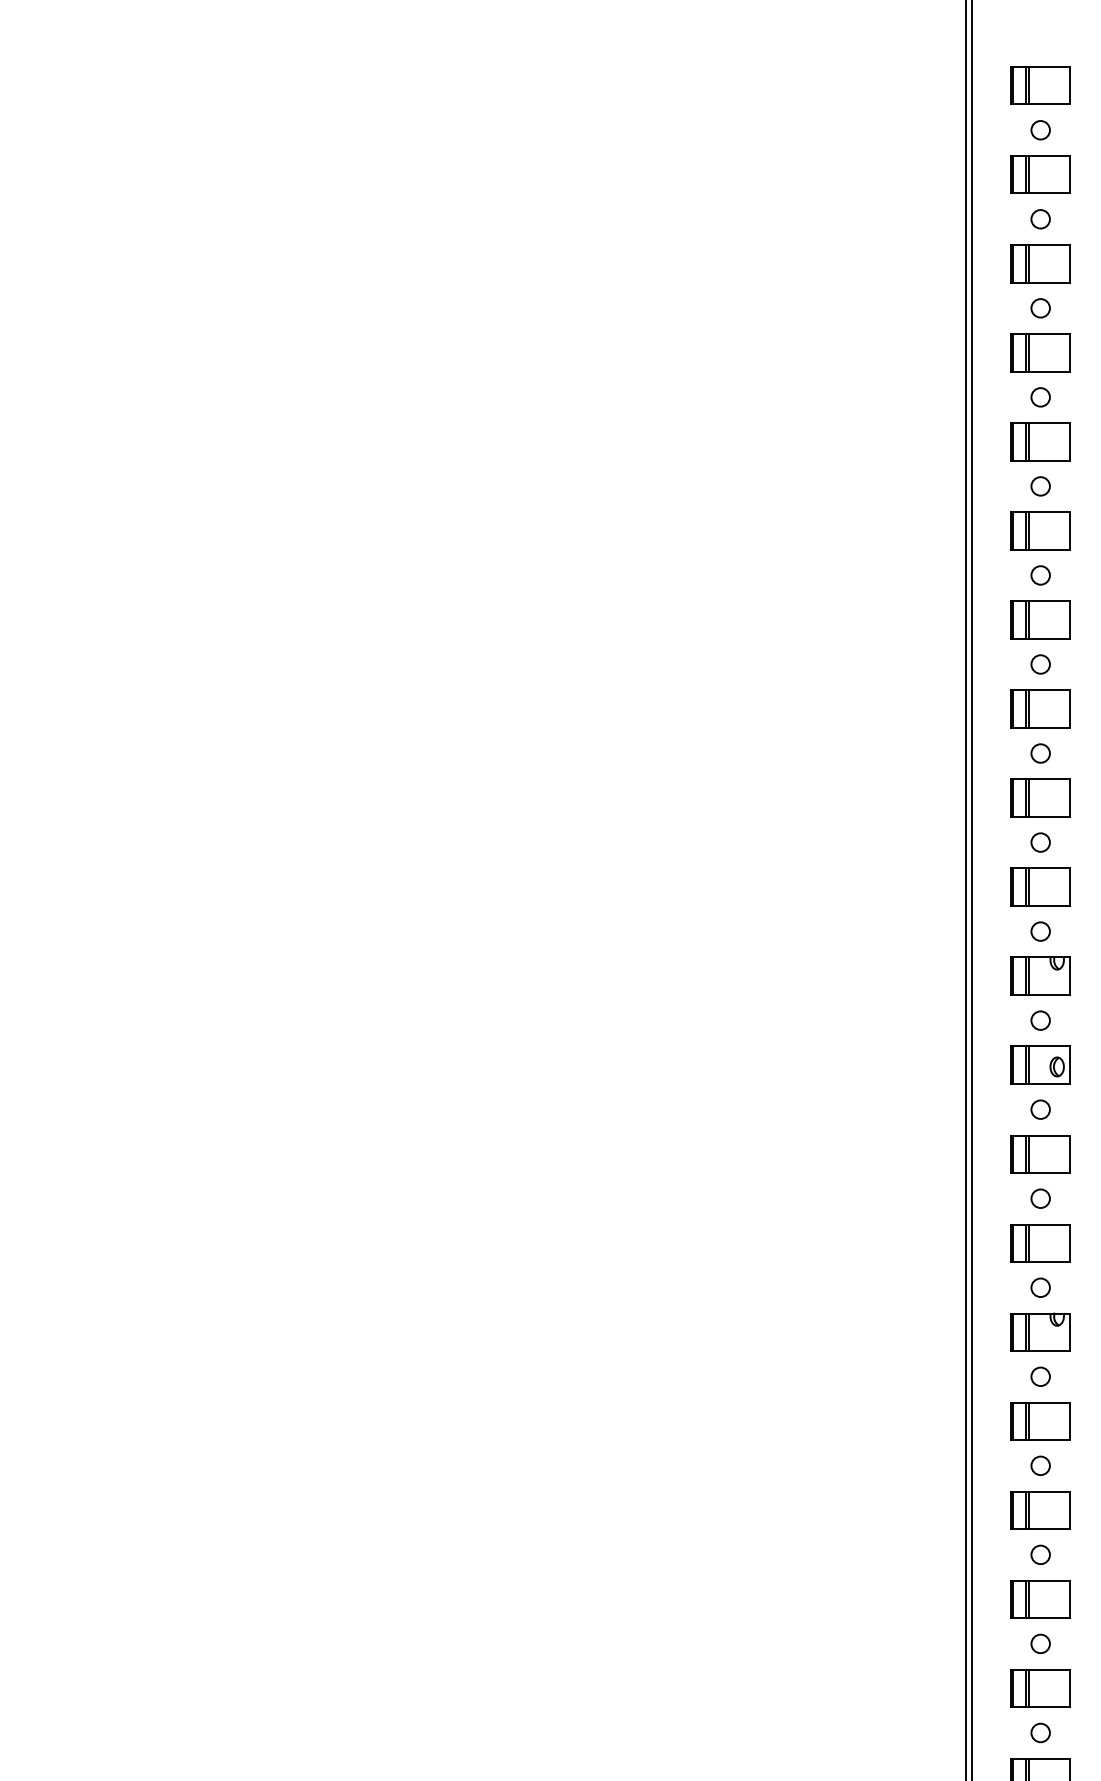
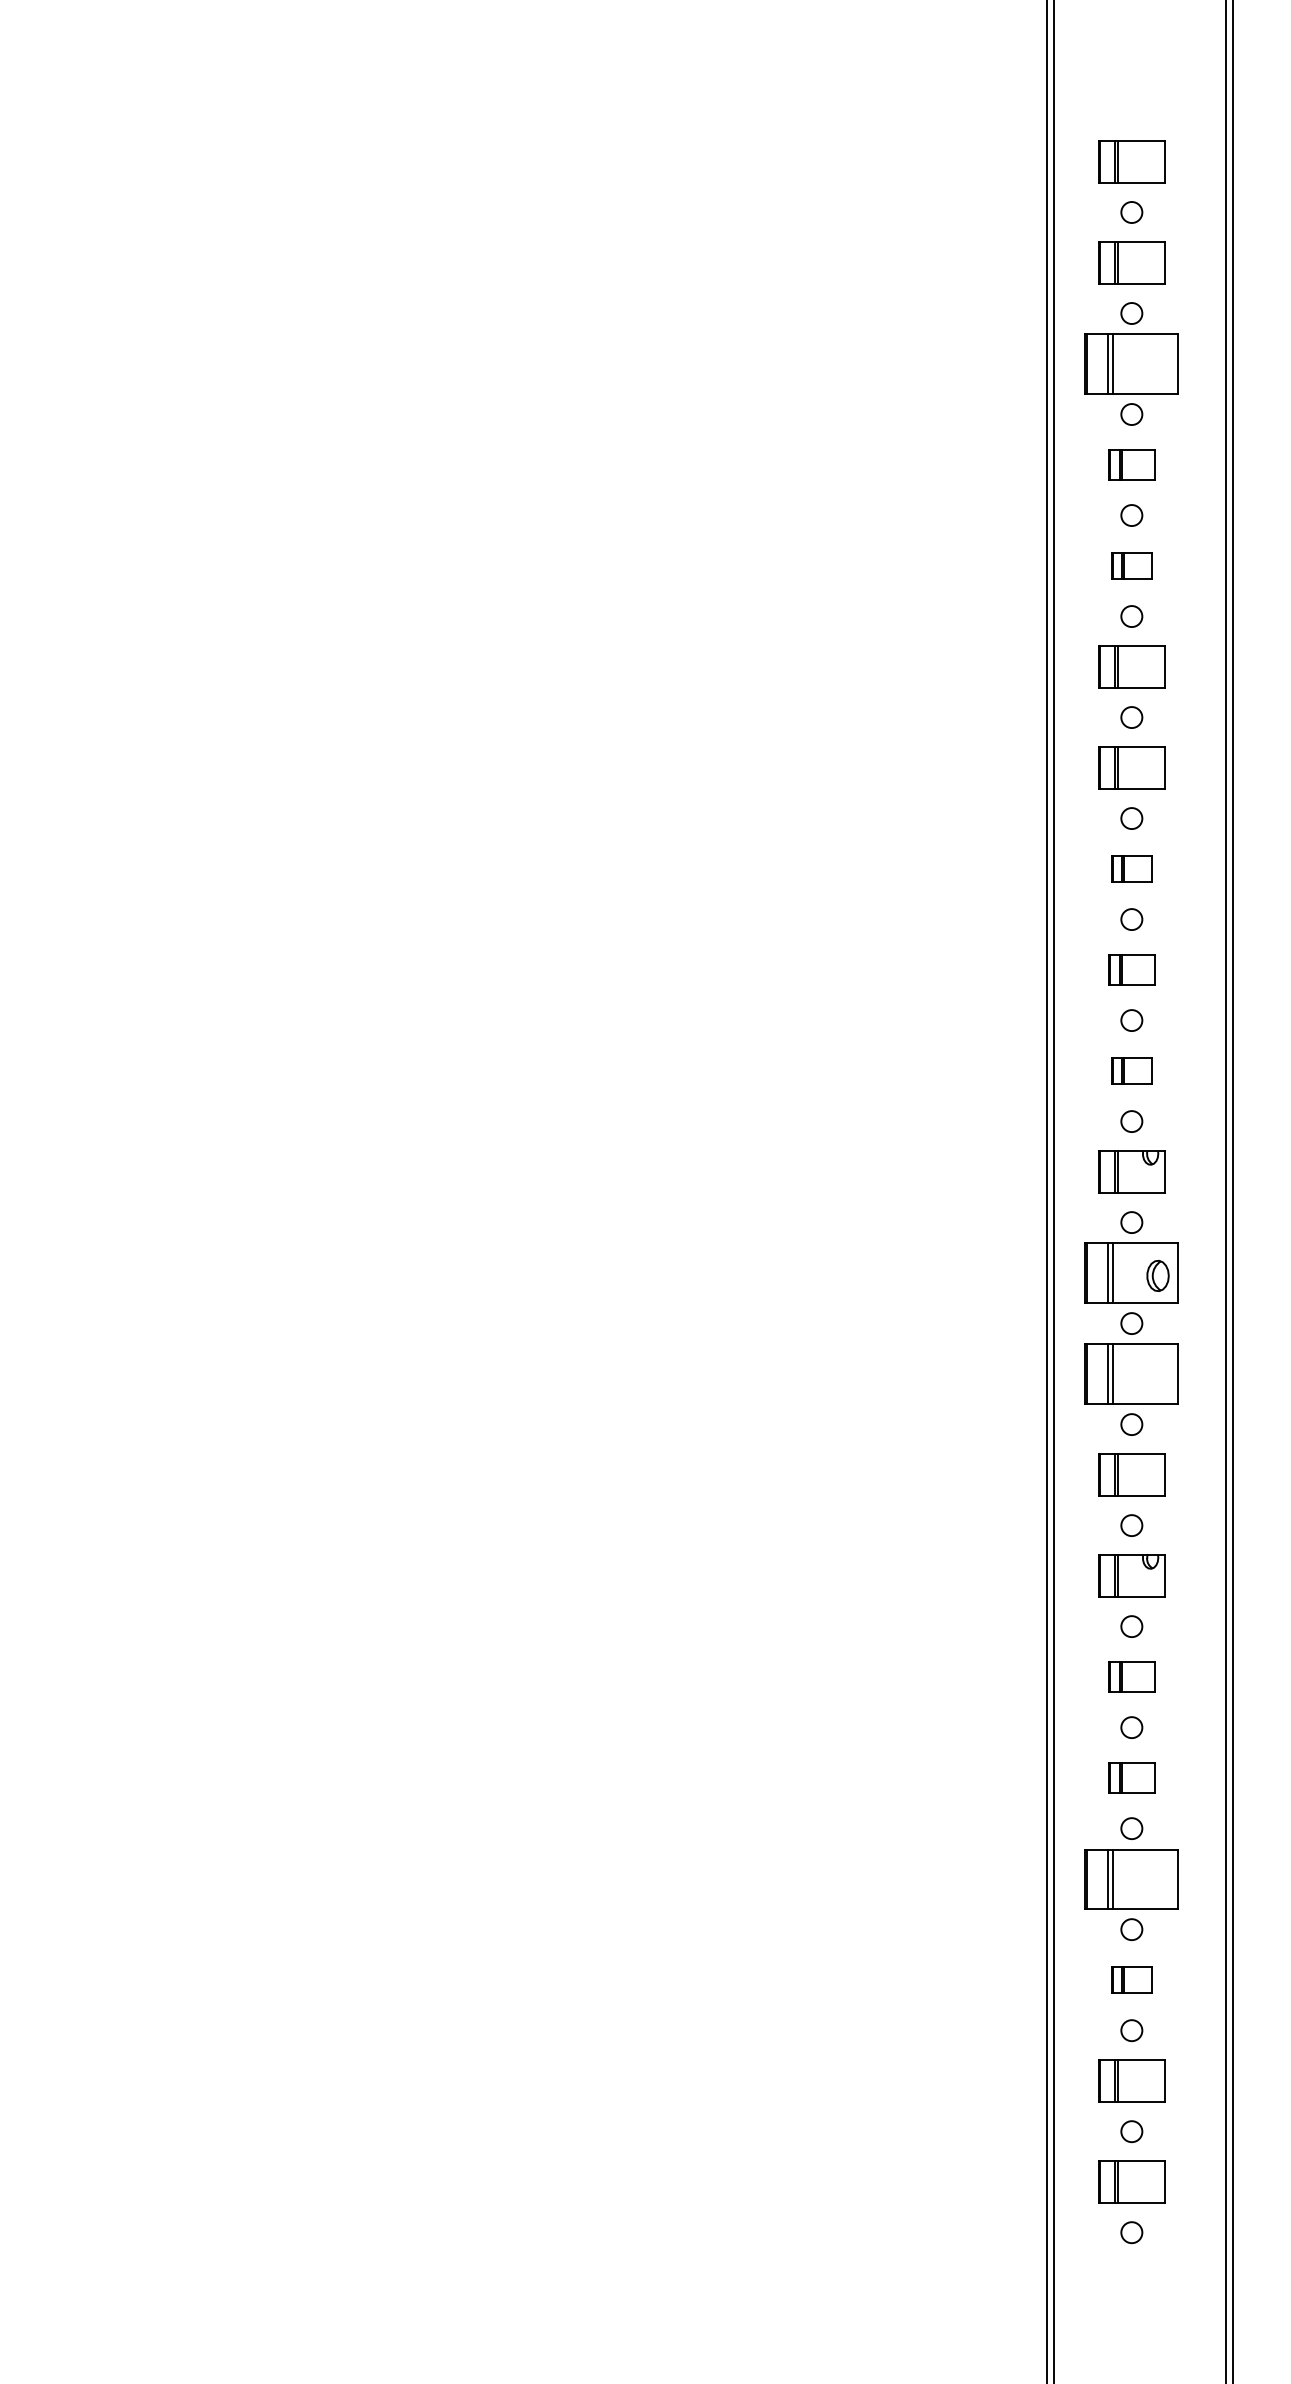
part: (1040, 263) -> (1131, 363), size x1.4
part: (1040, 352) -> (1131, 464), size x0.7
part: (1040, 441) -> (1131, 565), size x0.6
part: (1040, 708) -> (1131, 868), size x0.6
part: (1040, 797) -> (1131, 969), size x0.7
part: (1040, 886) -> (1131, 1070), size x0.6
part: (1040, 1064) -> (1131, 1272), size x1.4
part: (1040, 1153) -> (1131, 1373), size x1.4
part: (1040, 1420) -> (1131, 1676), size x0.7
part: (1040, 1509) -> (1131, 1777), size x0.7
part: (1040, 1598) -> (1131, 1878), size x1.4
part: (1040, 1687) -> (1131, 1979), size x0.6

